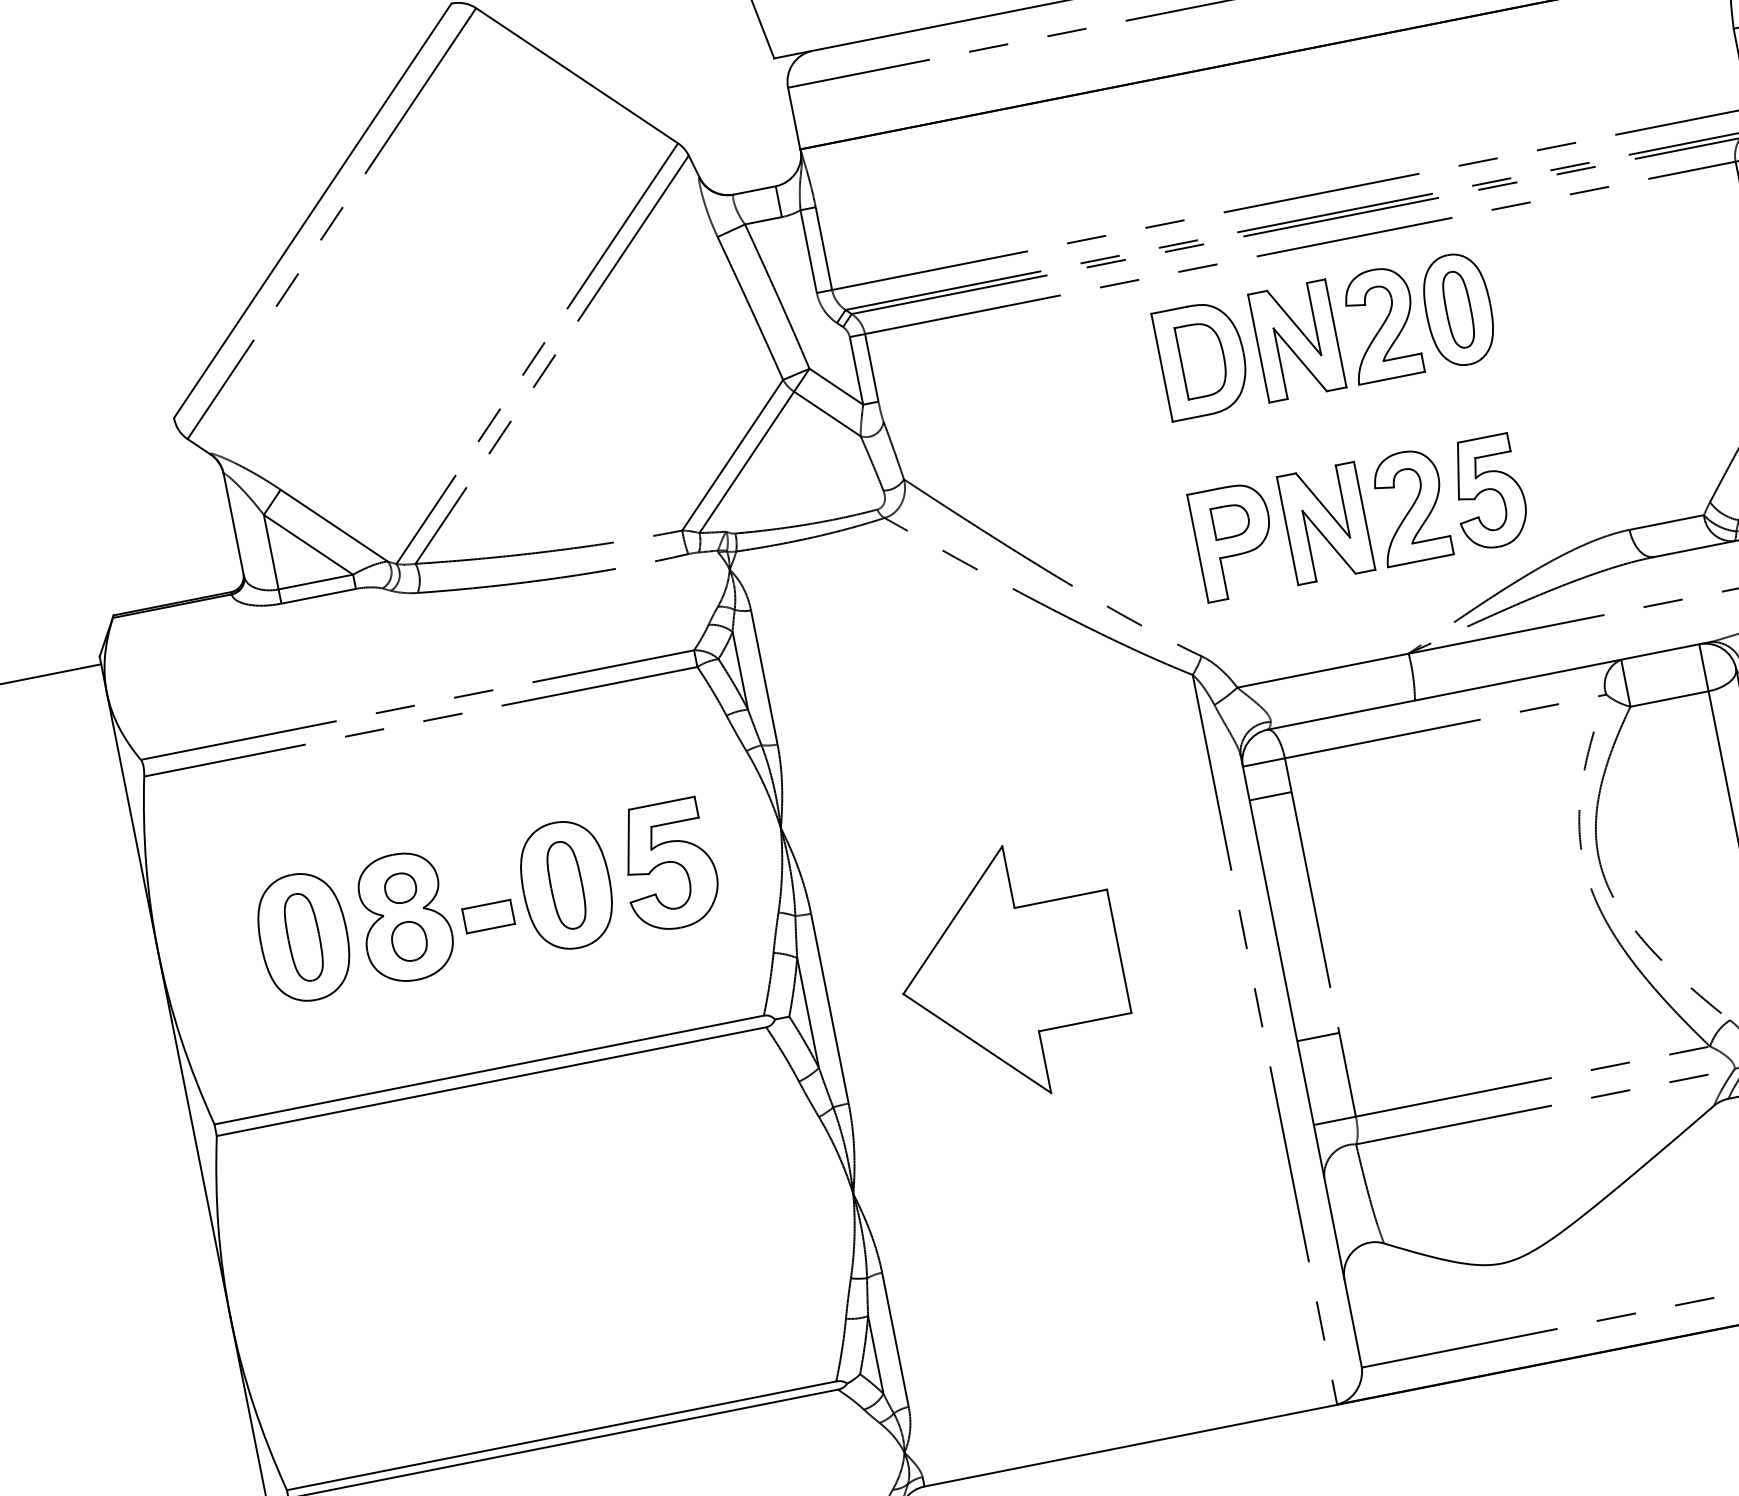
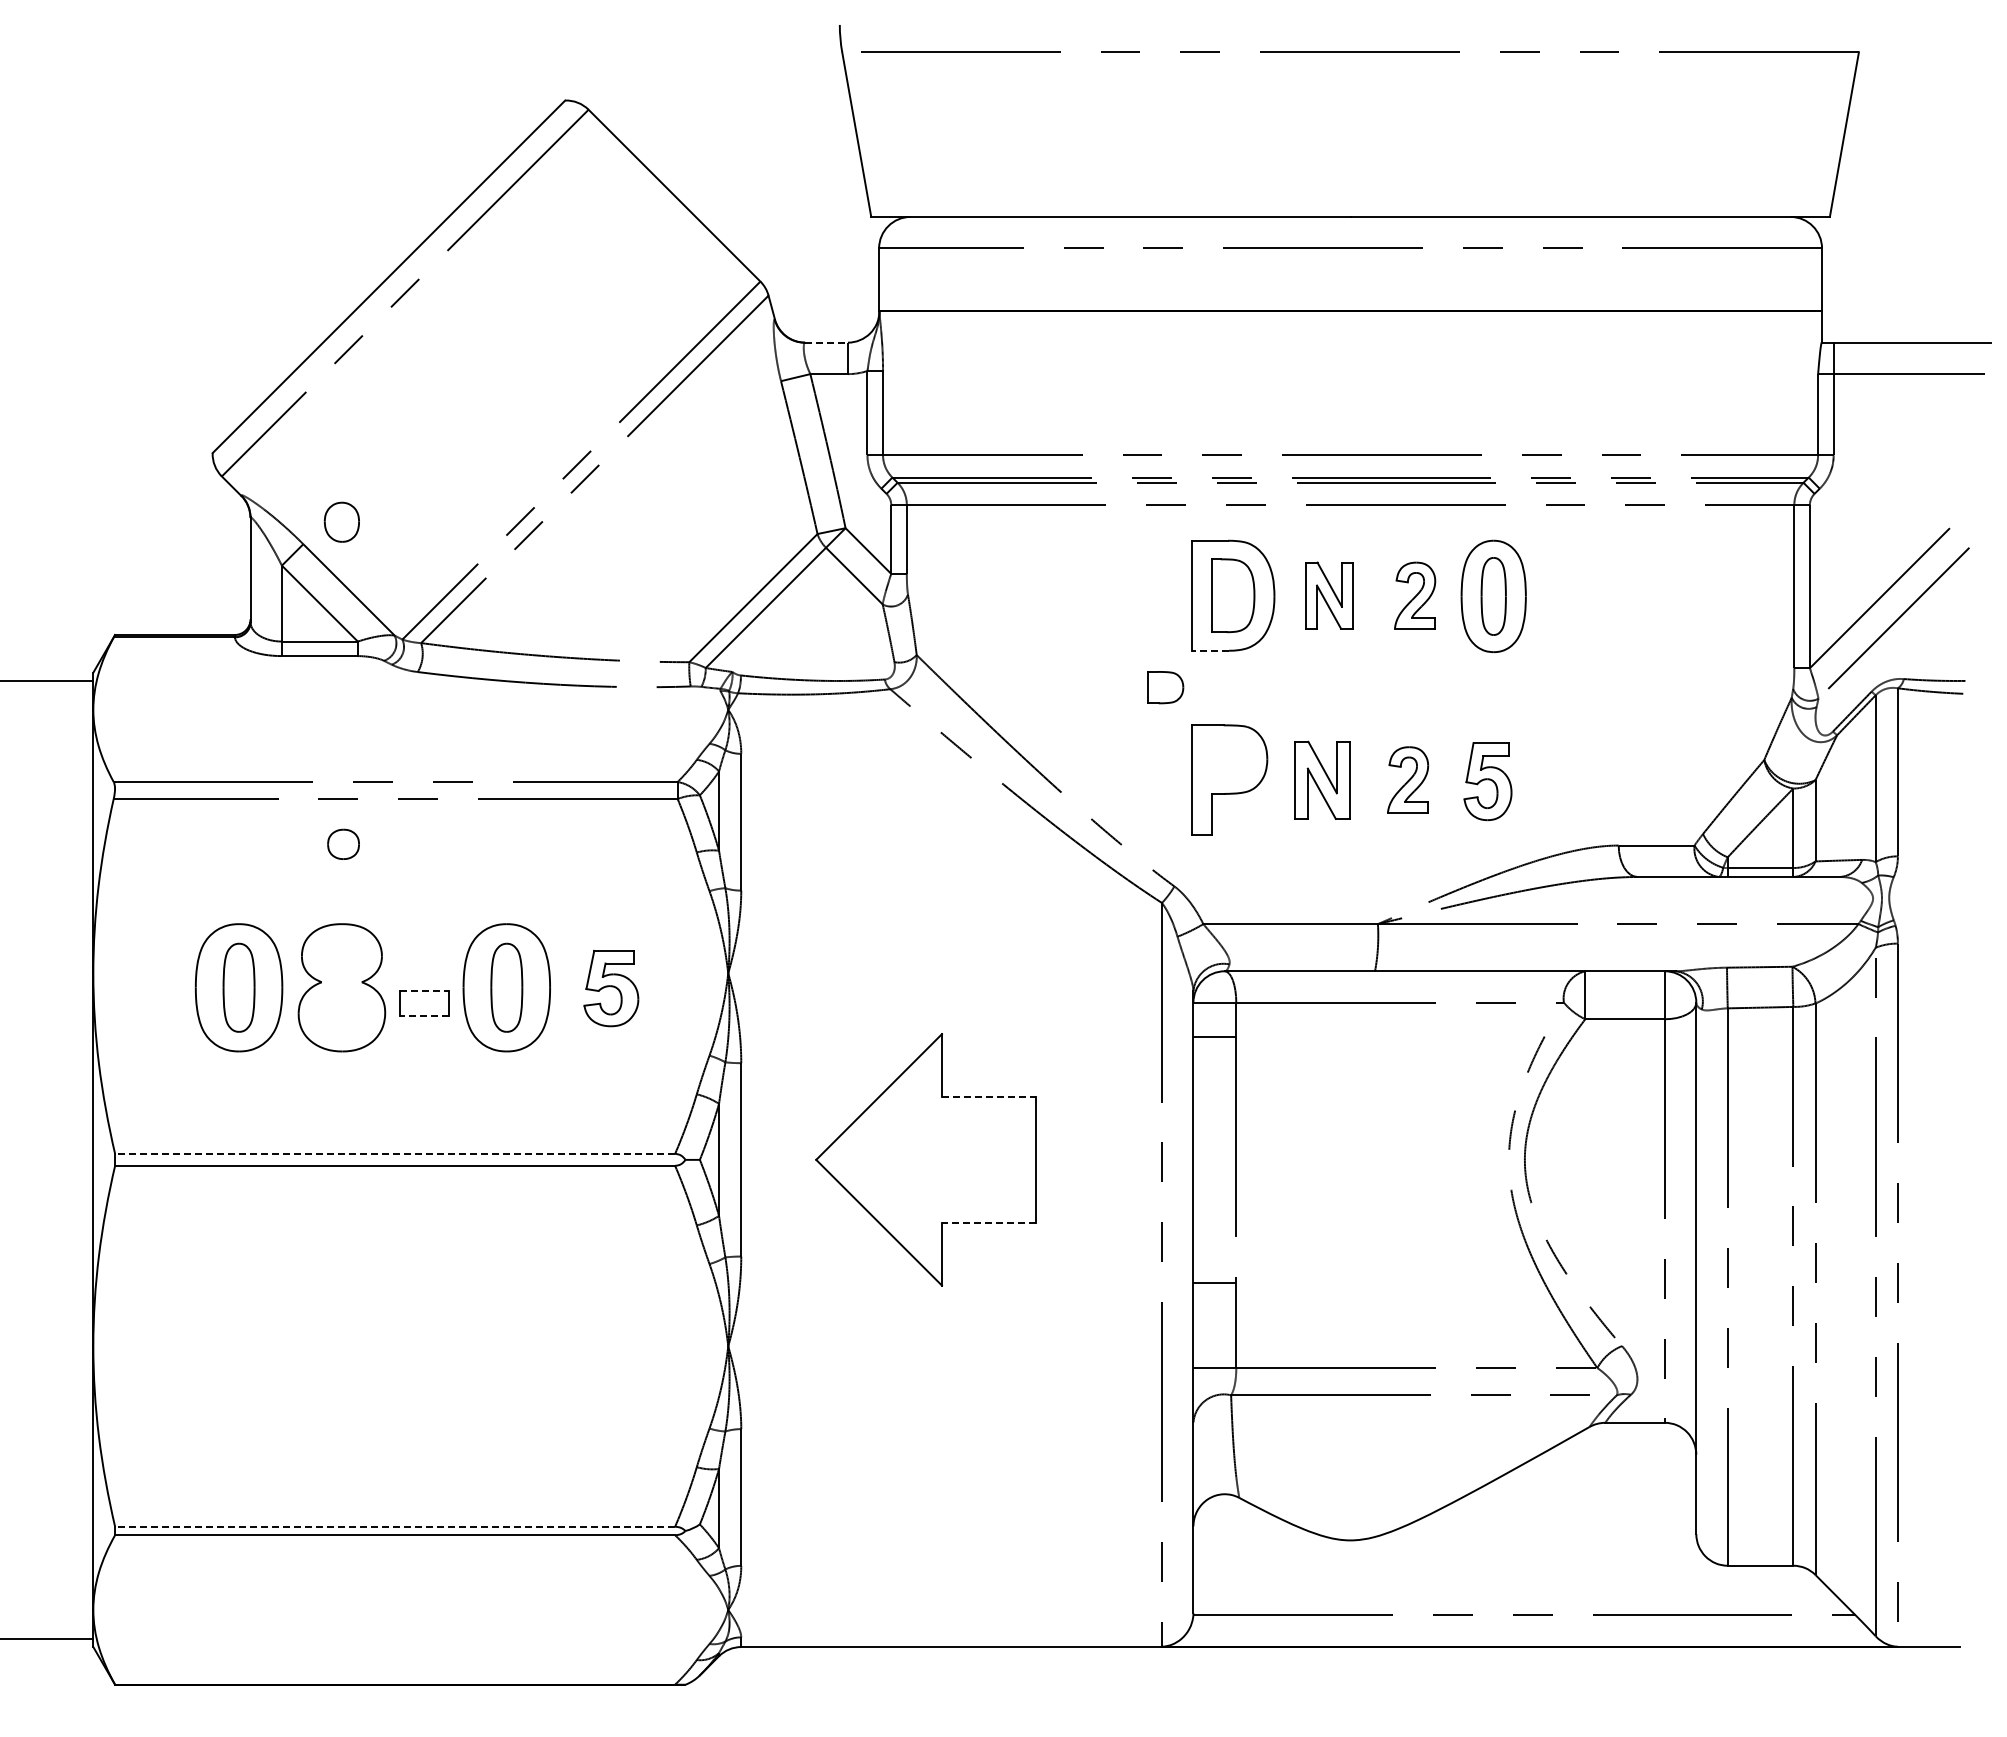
line: (754, 190) -> (826, 342), solid -> dashed
part: (1380, 324) -> (1414, 595), size x0.6
part: (1297, 340) -> (1329, 595), size x0.6
line: (1191, 417) -> (1210, 650), solid -> dashed
part: (1488, 492) -> (1487, 781), size x0.7
part: (1409, 506) -> (1407, 779), size x0.6
part: (1231, 521) -> (1165, 687), moved
part: (1326, 523) -> (1322, 780), size x0.7
part: (669, 865) -> (611, 988), size x0.6
part: (400, 887) -> (343, 843), moved
line: (1061, 899) -> (989, 1097), solid -> dashed
line: (486, 905) -> (424, 991), solid -> dashed
line: (491, 928) -> (424, 1015), solid -> dashed
part: (408, 940) -> (341, 521), moved
line: (1084, 1022) -> (988, 1222), solid -> dashed
line: (489, 1069) -> (395, 1153), solid -> dashed
line: (561, 1435) -> (395, 1526), solid -> dashed

